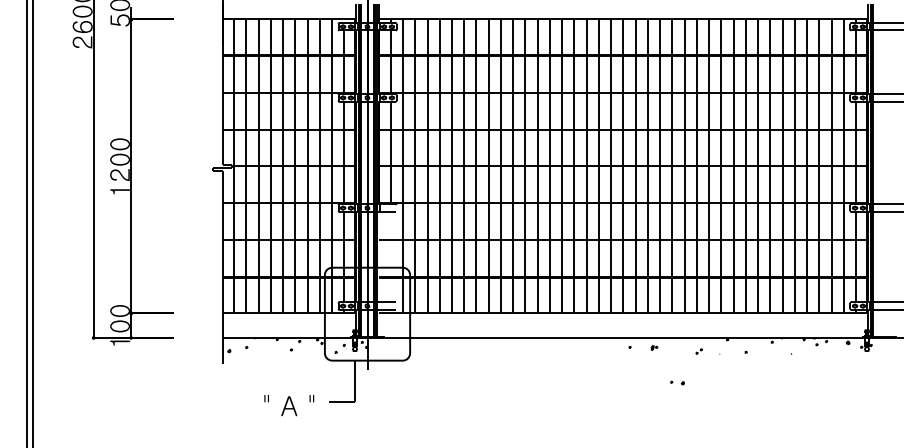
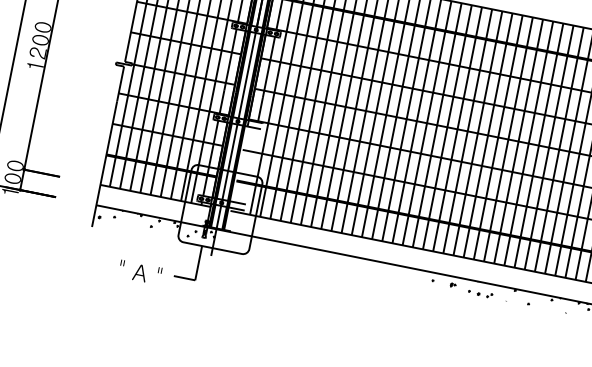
part: (677, 382) -> (474, 292), moved

